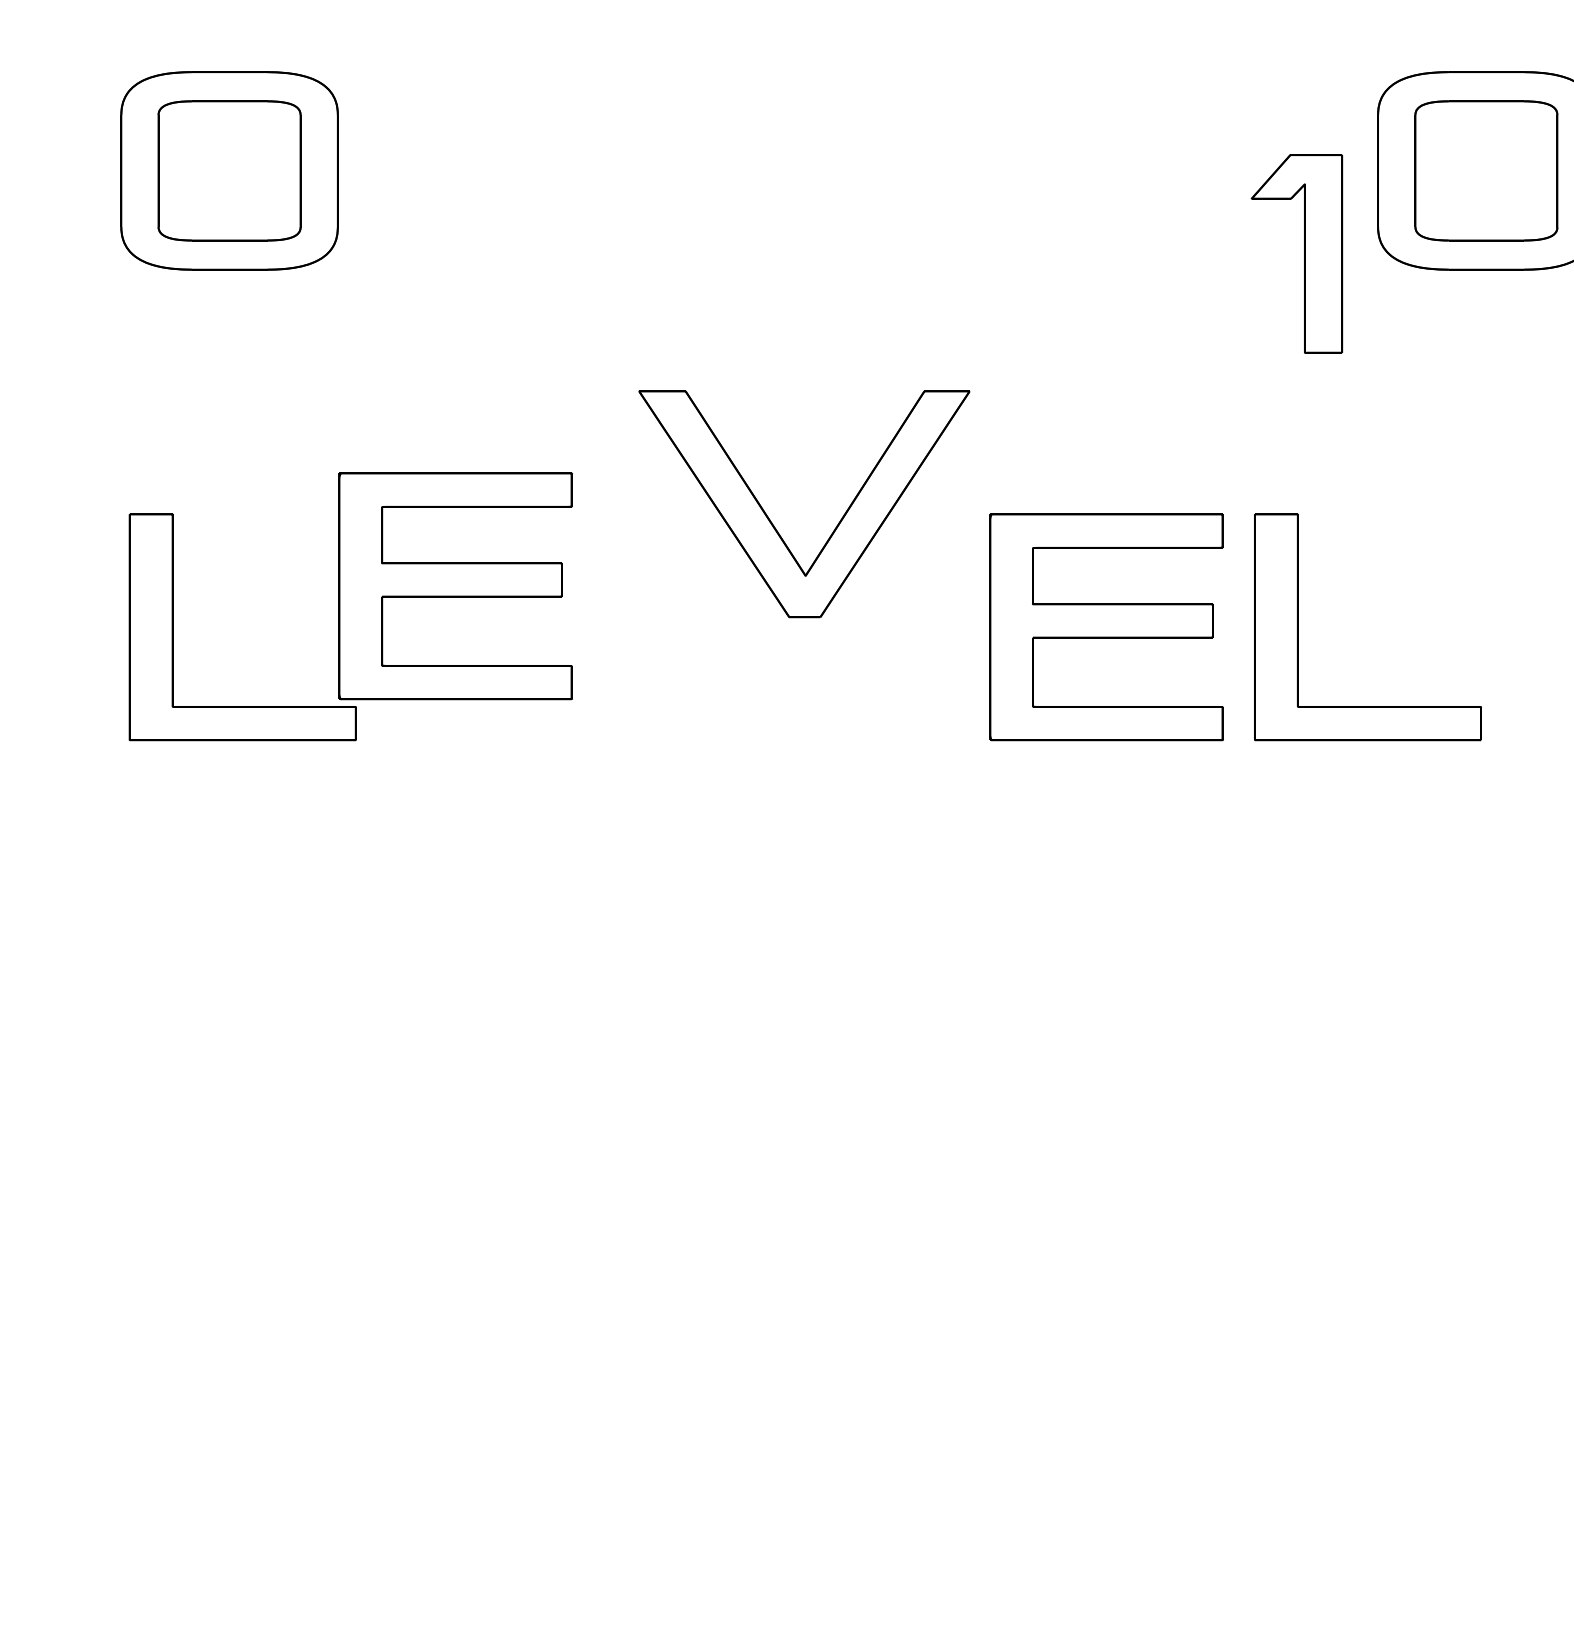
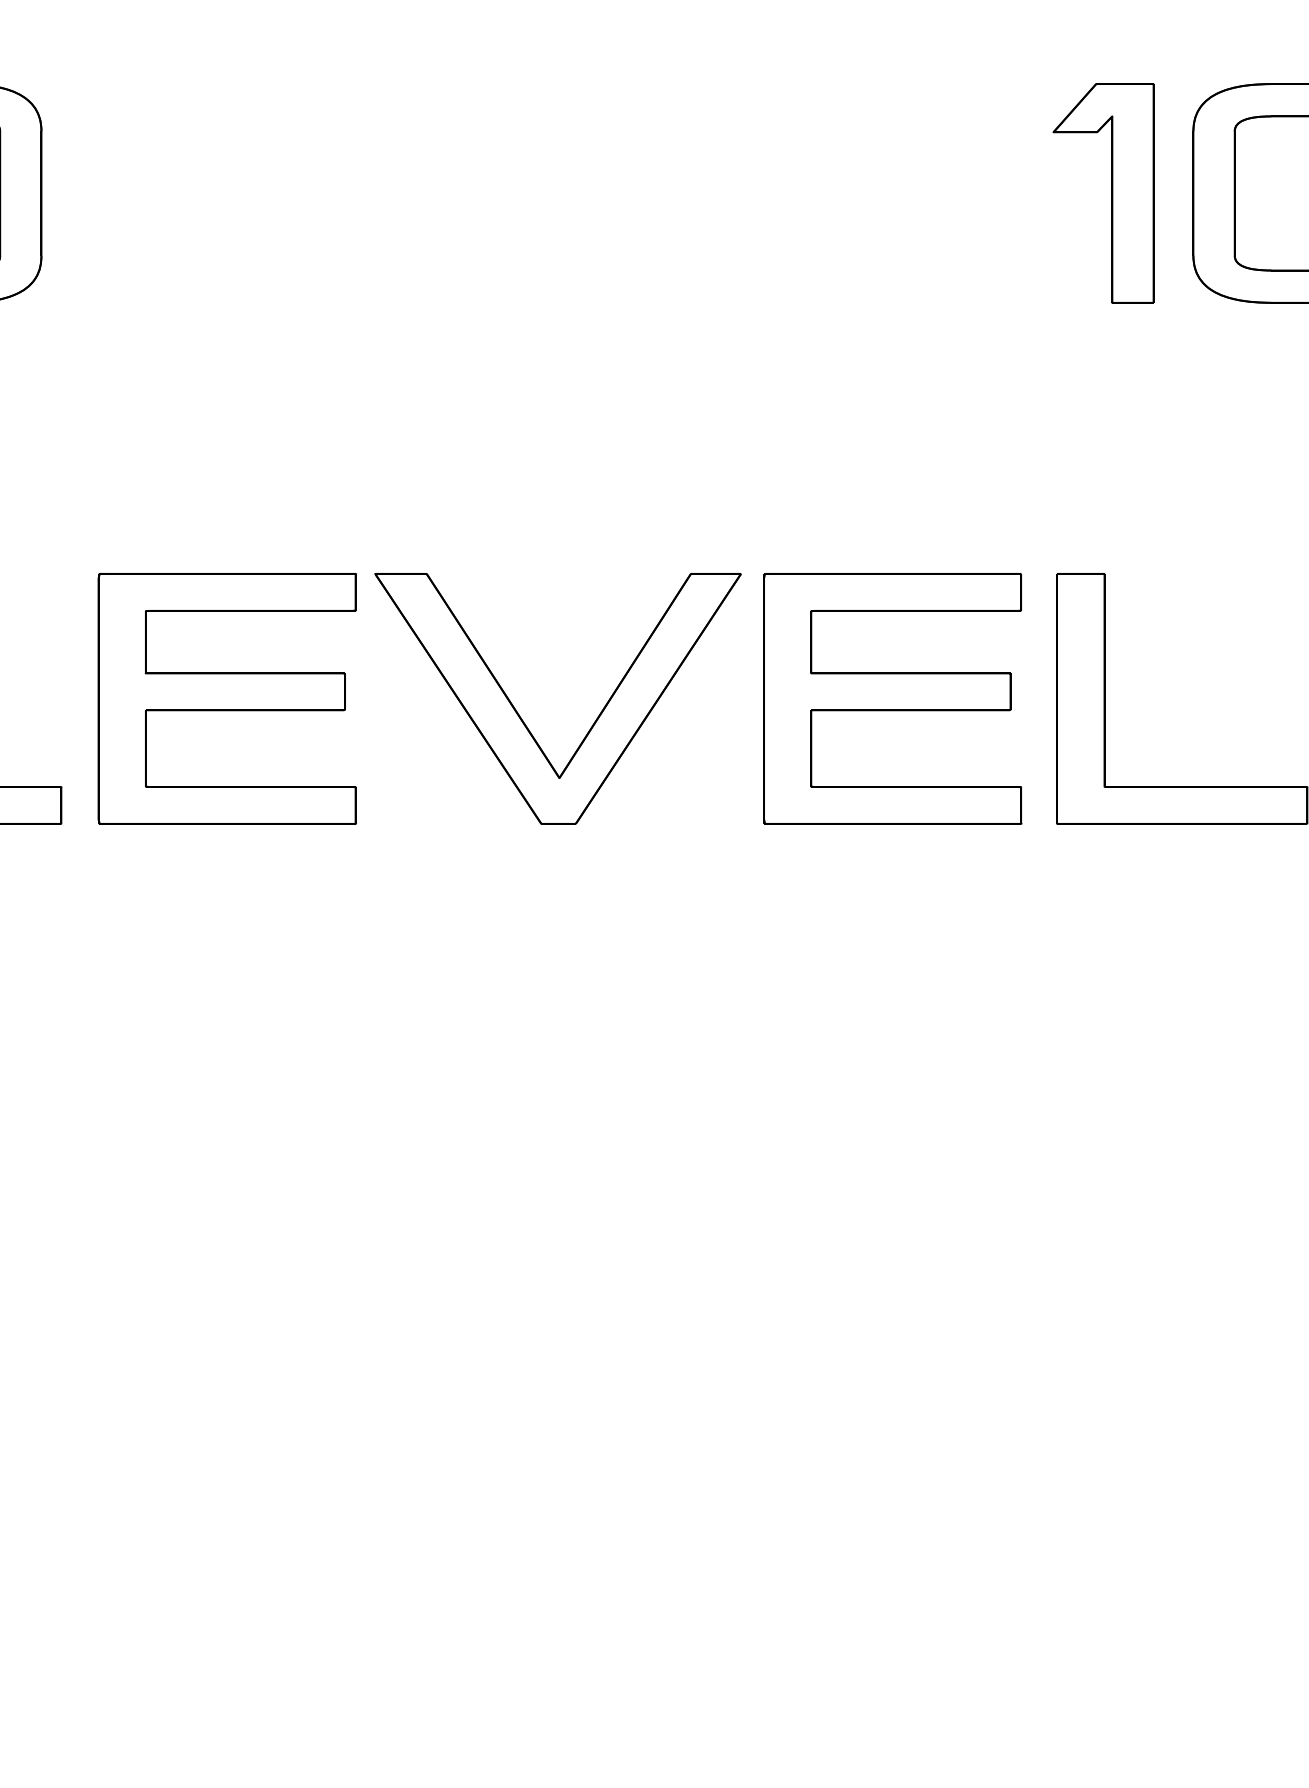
part: (1304, 253) -> (1111, 192), moved
part: (774, 525) -> (524, 722), moved
part: (455, 586) -> (227, 699), moved

